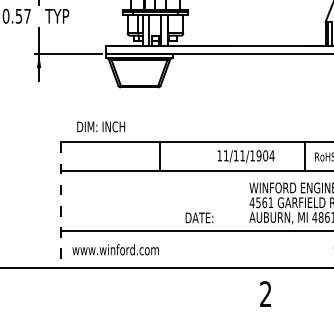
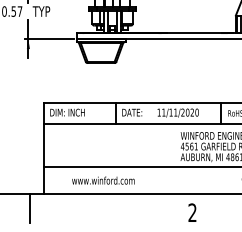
text: (101, 126) -> (67, 112), moved
text: (262, 155) -> (190, 112), 11/11/1904 -> 11/11/2020
line: (61, 205) -> (44, 148), dashed -> solid
text: (199, 217) -> (132, 112), moved
text: (115, 249) -> (103, 180), moved
line: (41, 287) -> (30, 207), added

